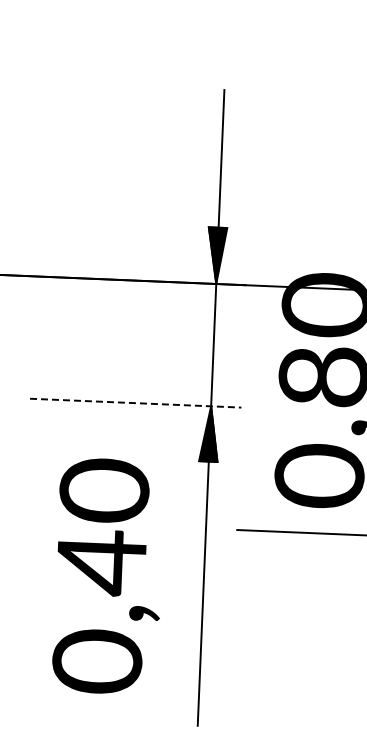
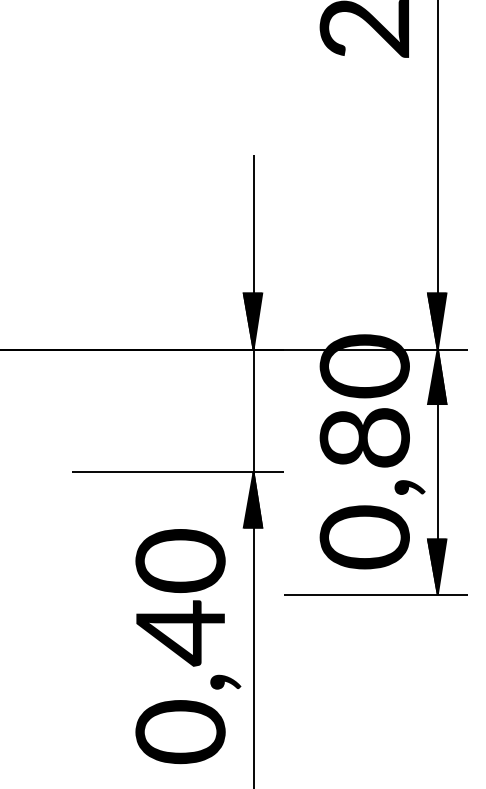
line: (136, 403) -> (178, 472), dashed -> solid
text: (108, 576) -> (188, 646), moved

